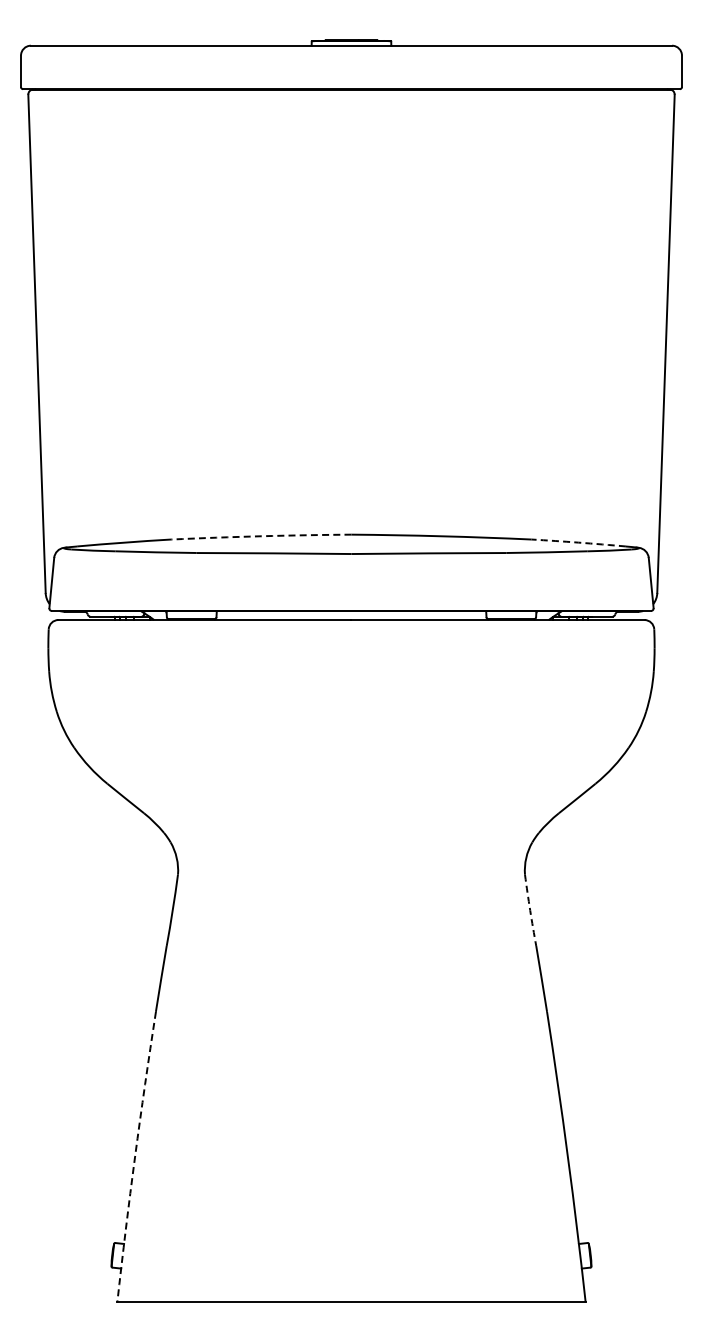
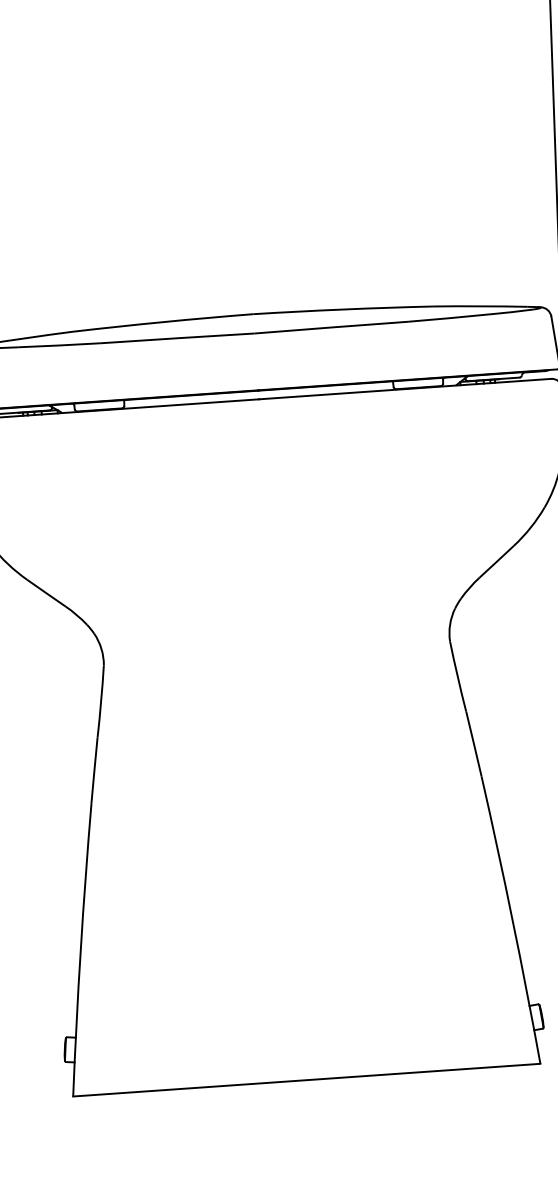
arc: (261, 536) -> (163, 322), dashed -> solid
arc: (578, 542) -> (480, 306), dashed -> solid
arc: (530, 910) -> (458, 676), dashed -> solid
arc: (135, 1156) -> (81, 949), dashed -> solid

